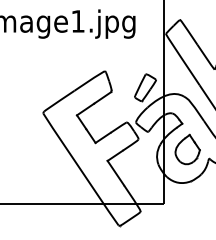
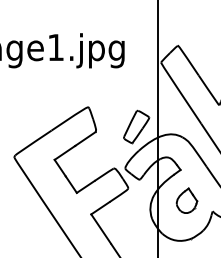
part: (187, 149) -> (186, 200), size x0.7

